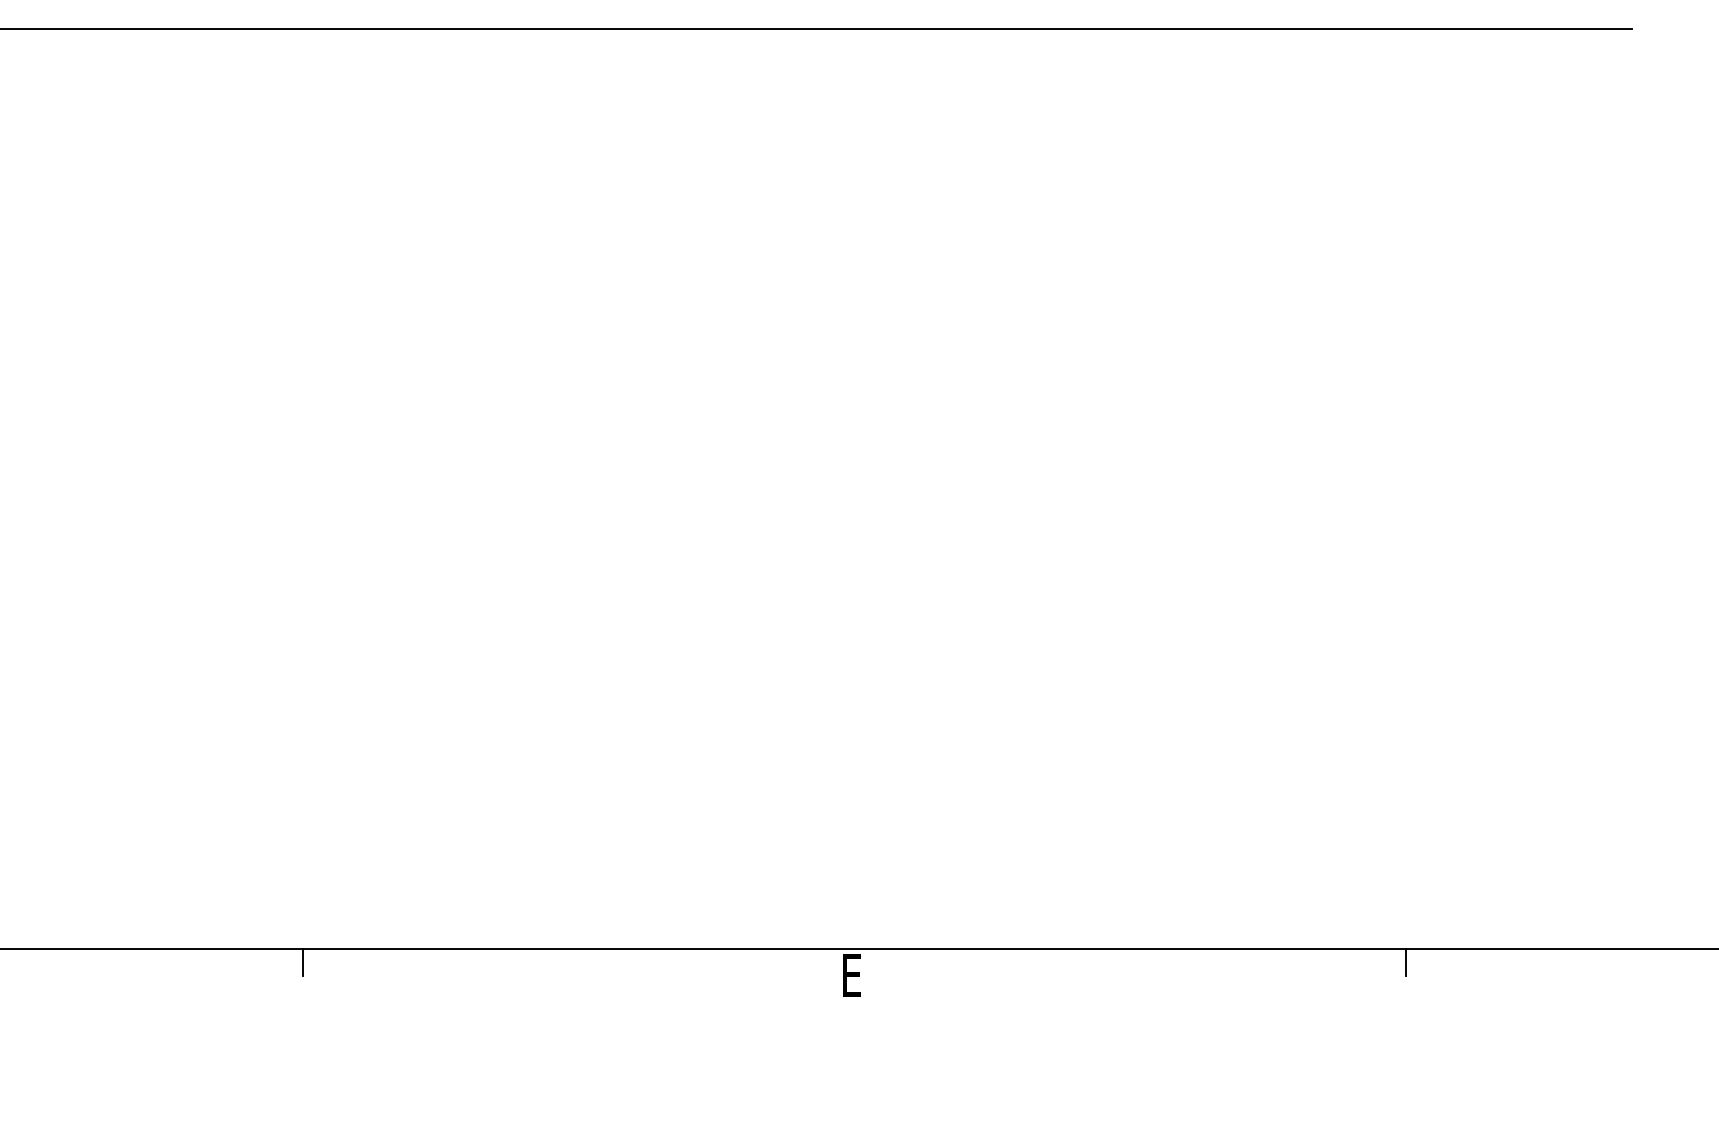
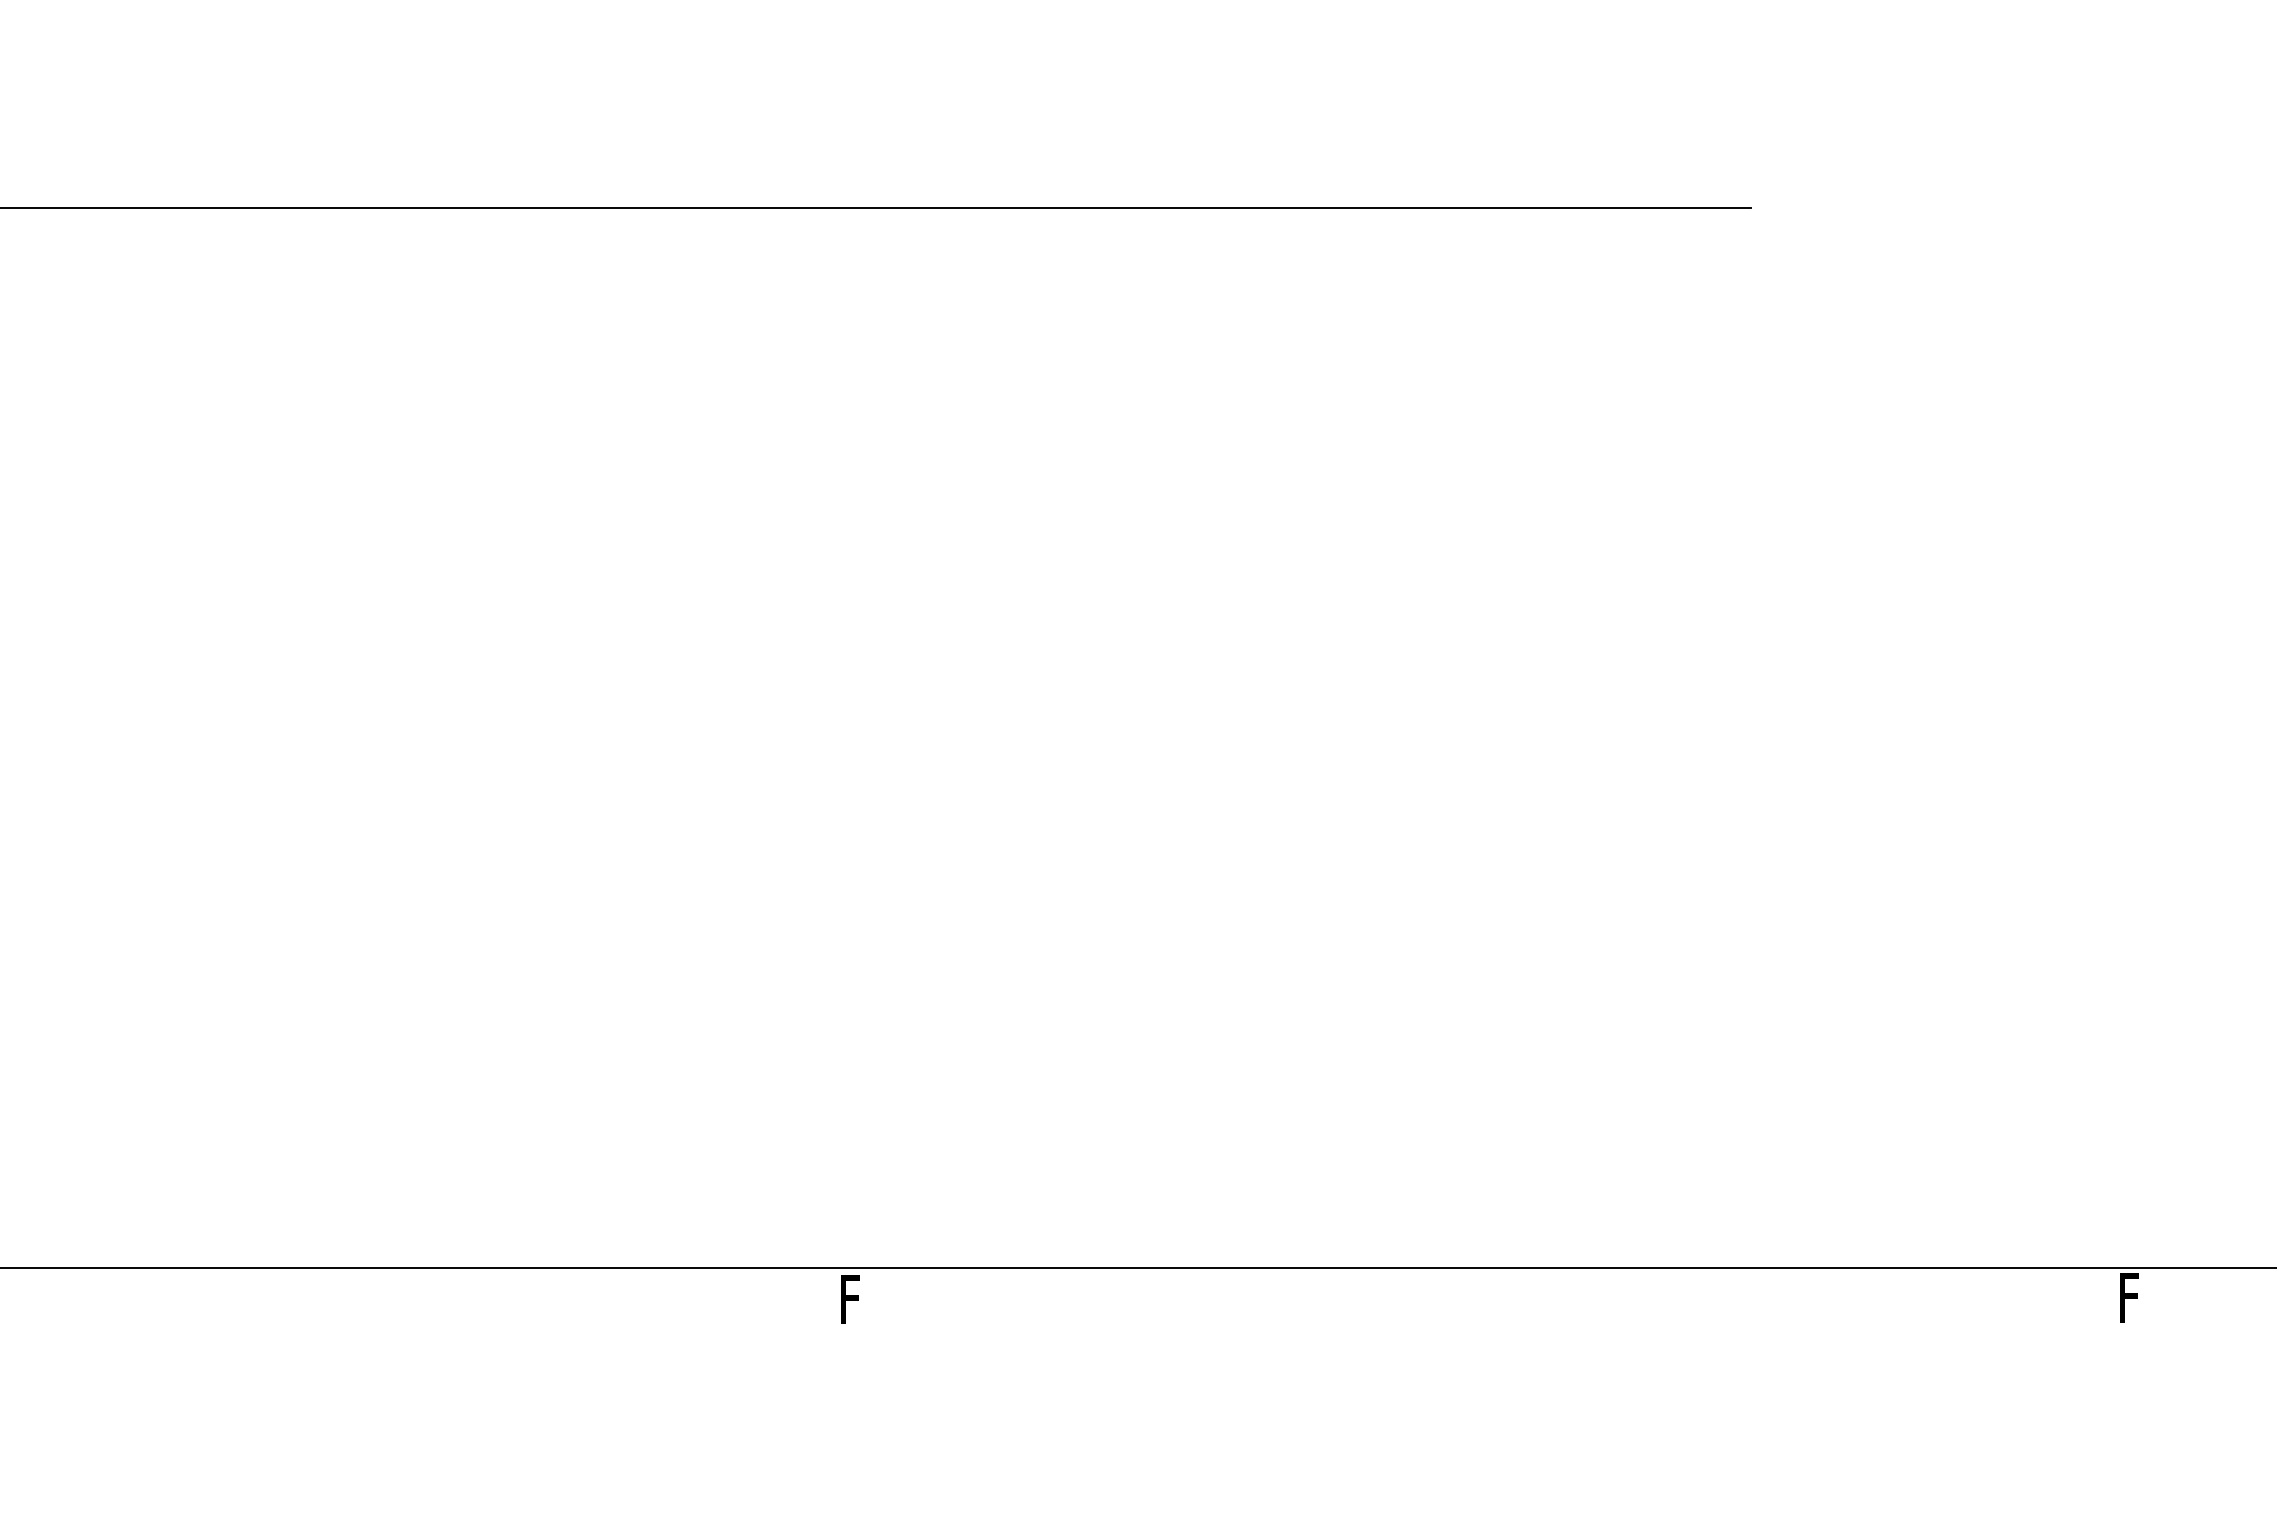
line: (303, 961) -> (219, 1283), removed
line: (1406, 961) -> (1490, 1283), removed
text: (854, 975) -> (854, 1299), E -> F

